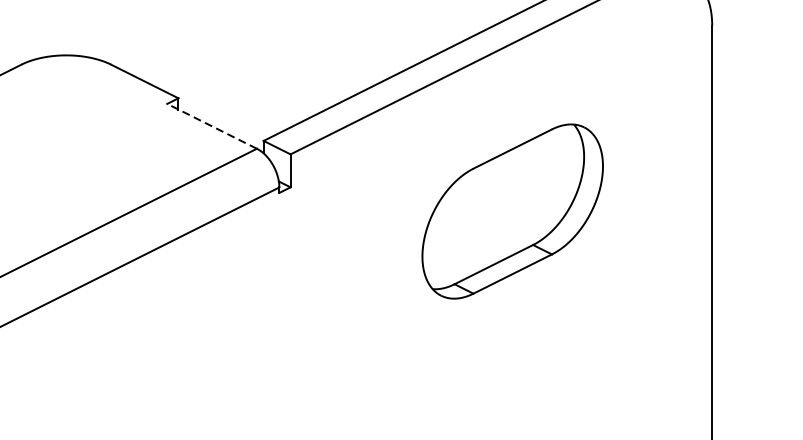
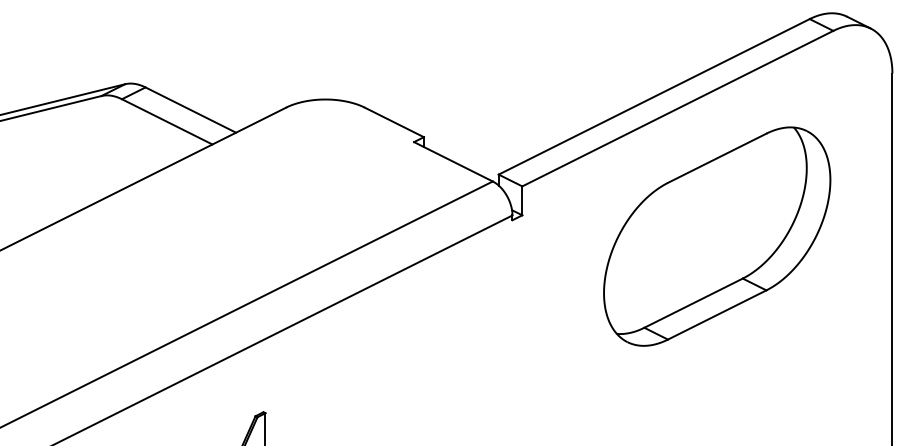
line: (211, 126) -> (452, 161), dashed -> solid
part: (512, 211) -> (717, 236), size x1.43

